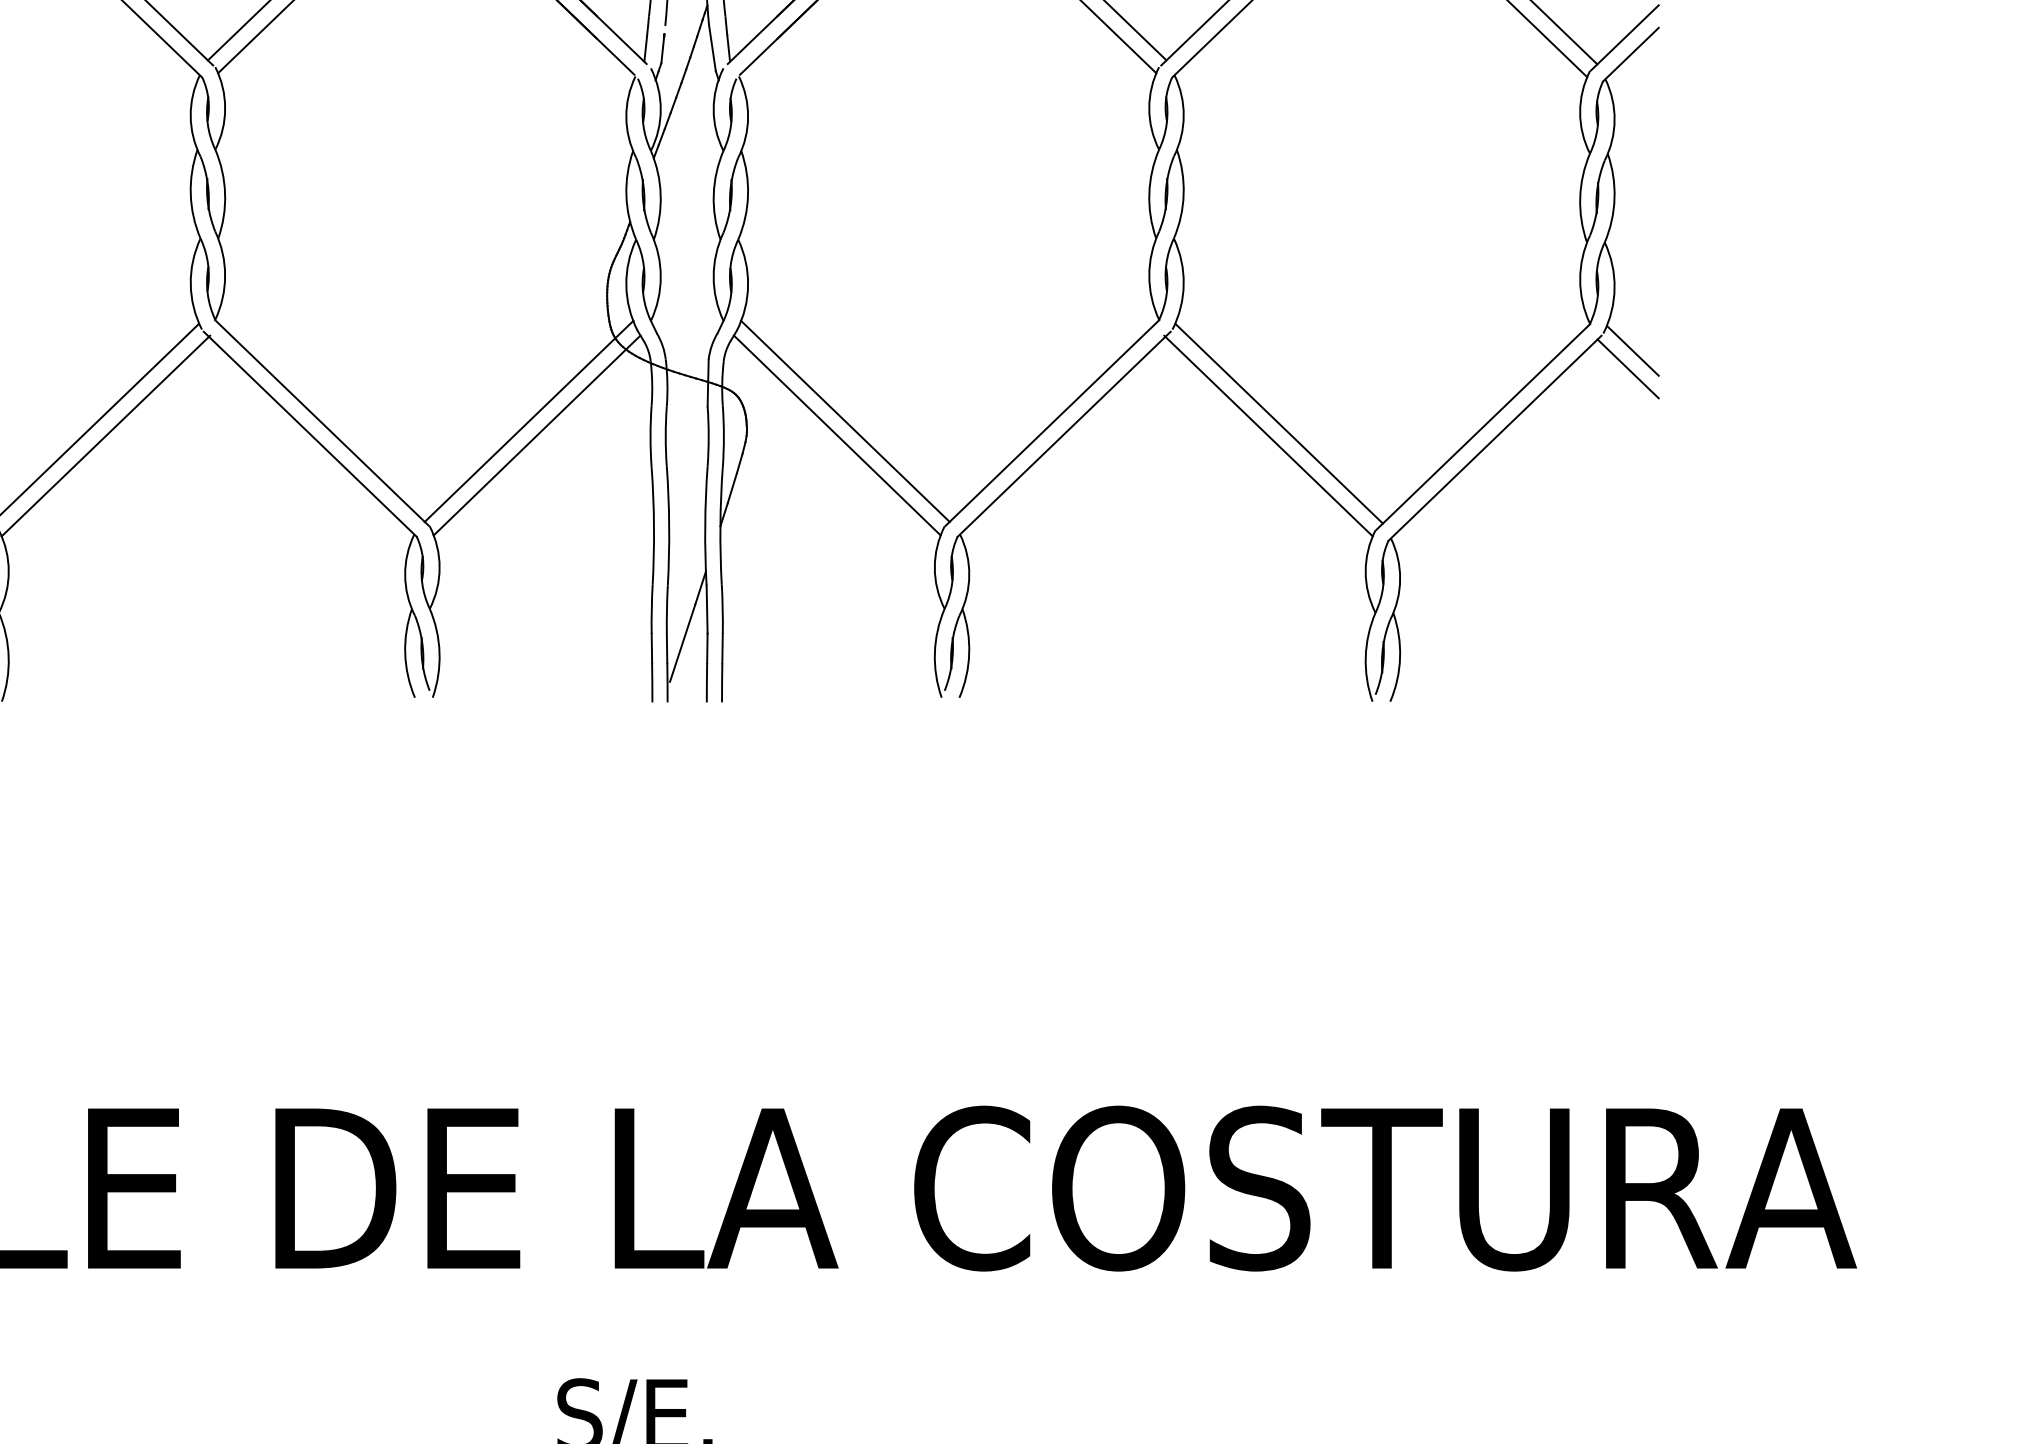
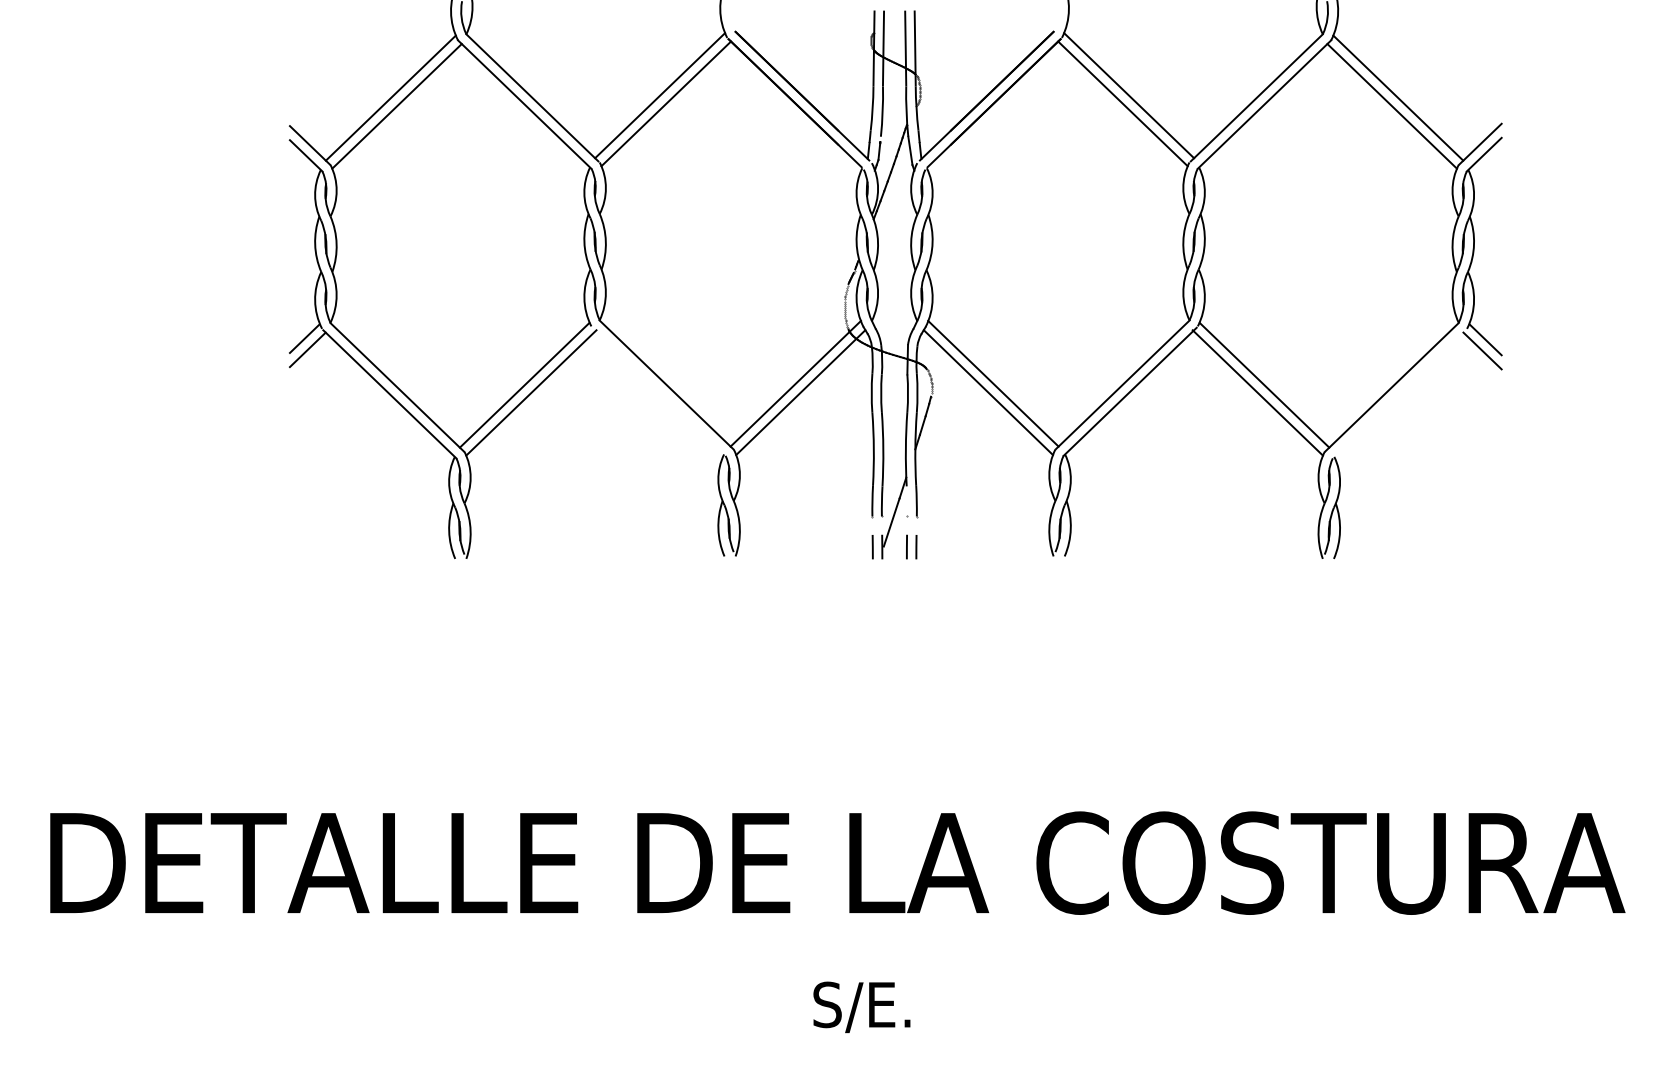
line: (309, 433) -> (658, 391), removed
line: (1493, 438) -> (1398, 394), removed
line: (706, 609) -> (906, 501), removed

